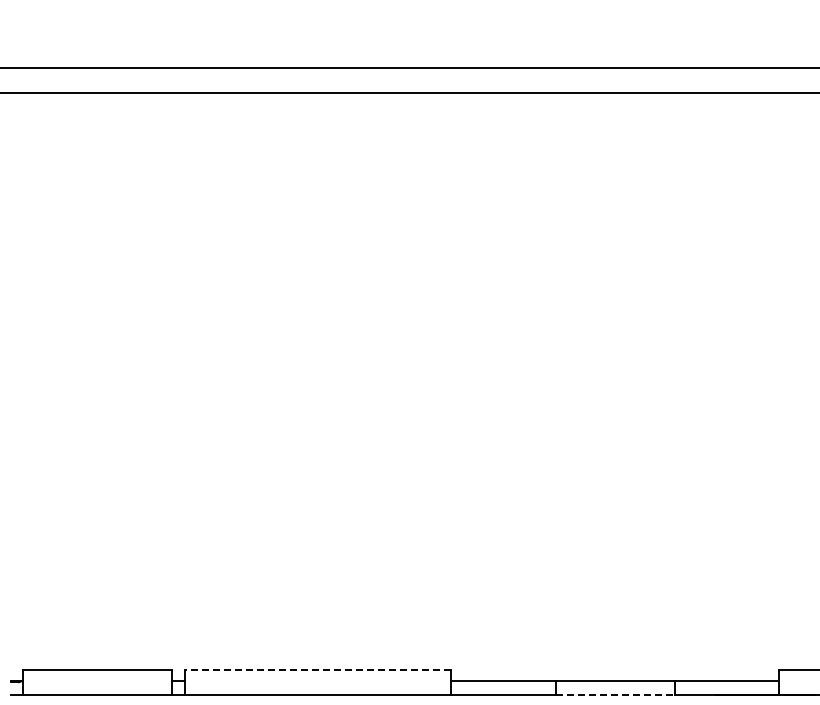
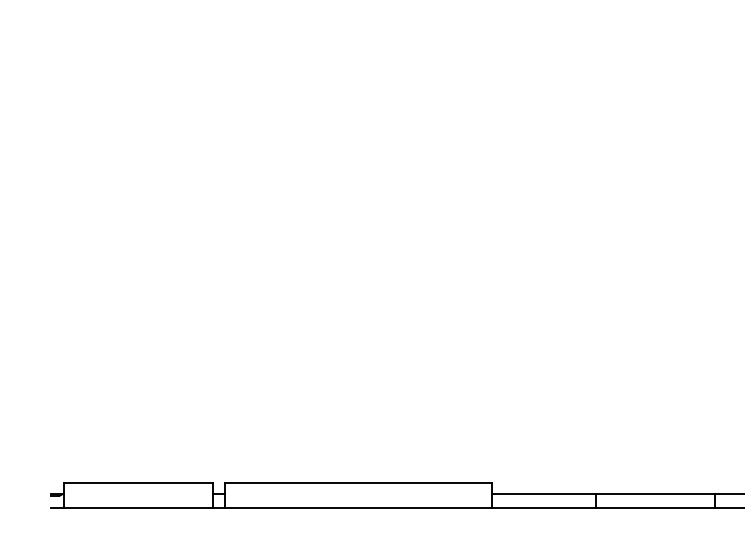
line: (317, 669) -> (357, 482), dashed -> solid
line: (615, 694) -> (655, 507), dashed -> solid

